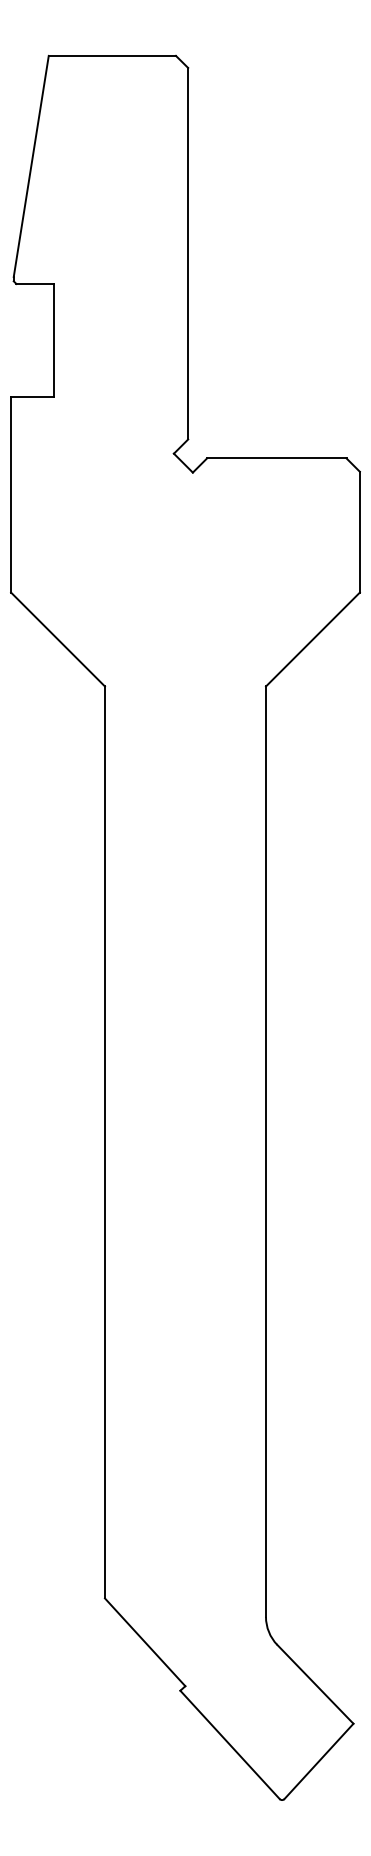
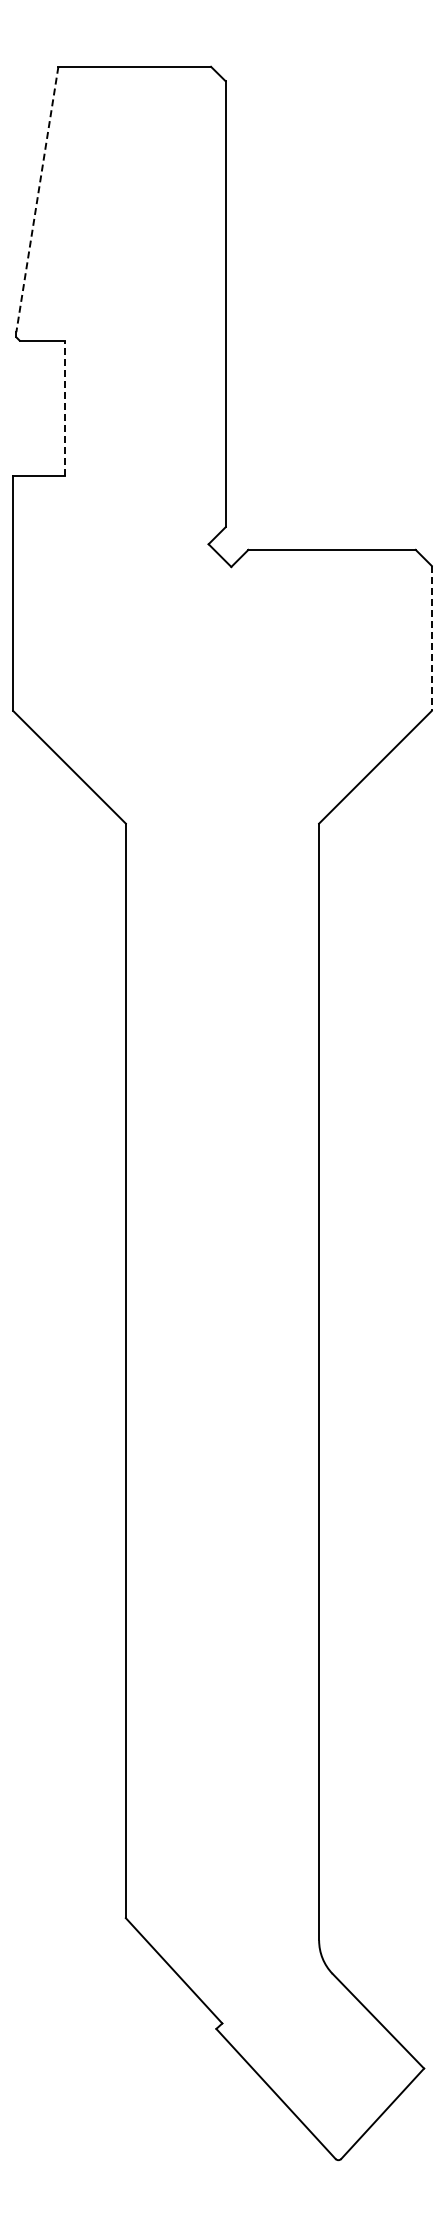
line: (31, 166) -> (37, 199), solid -> dashed
line: (53, 340) -> (64, 408), solid -> dashed
line: (359, 532) -> (431, 638), solid -> dashed

